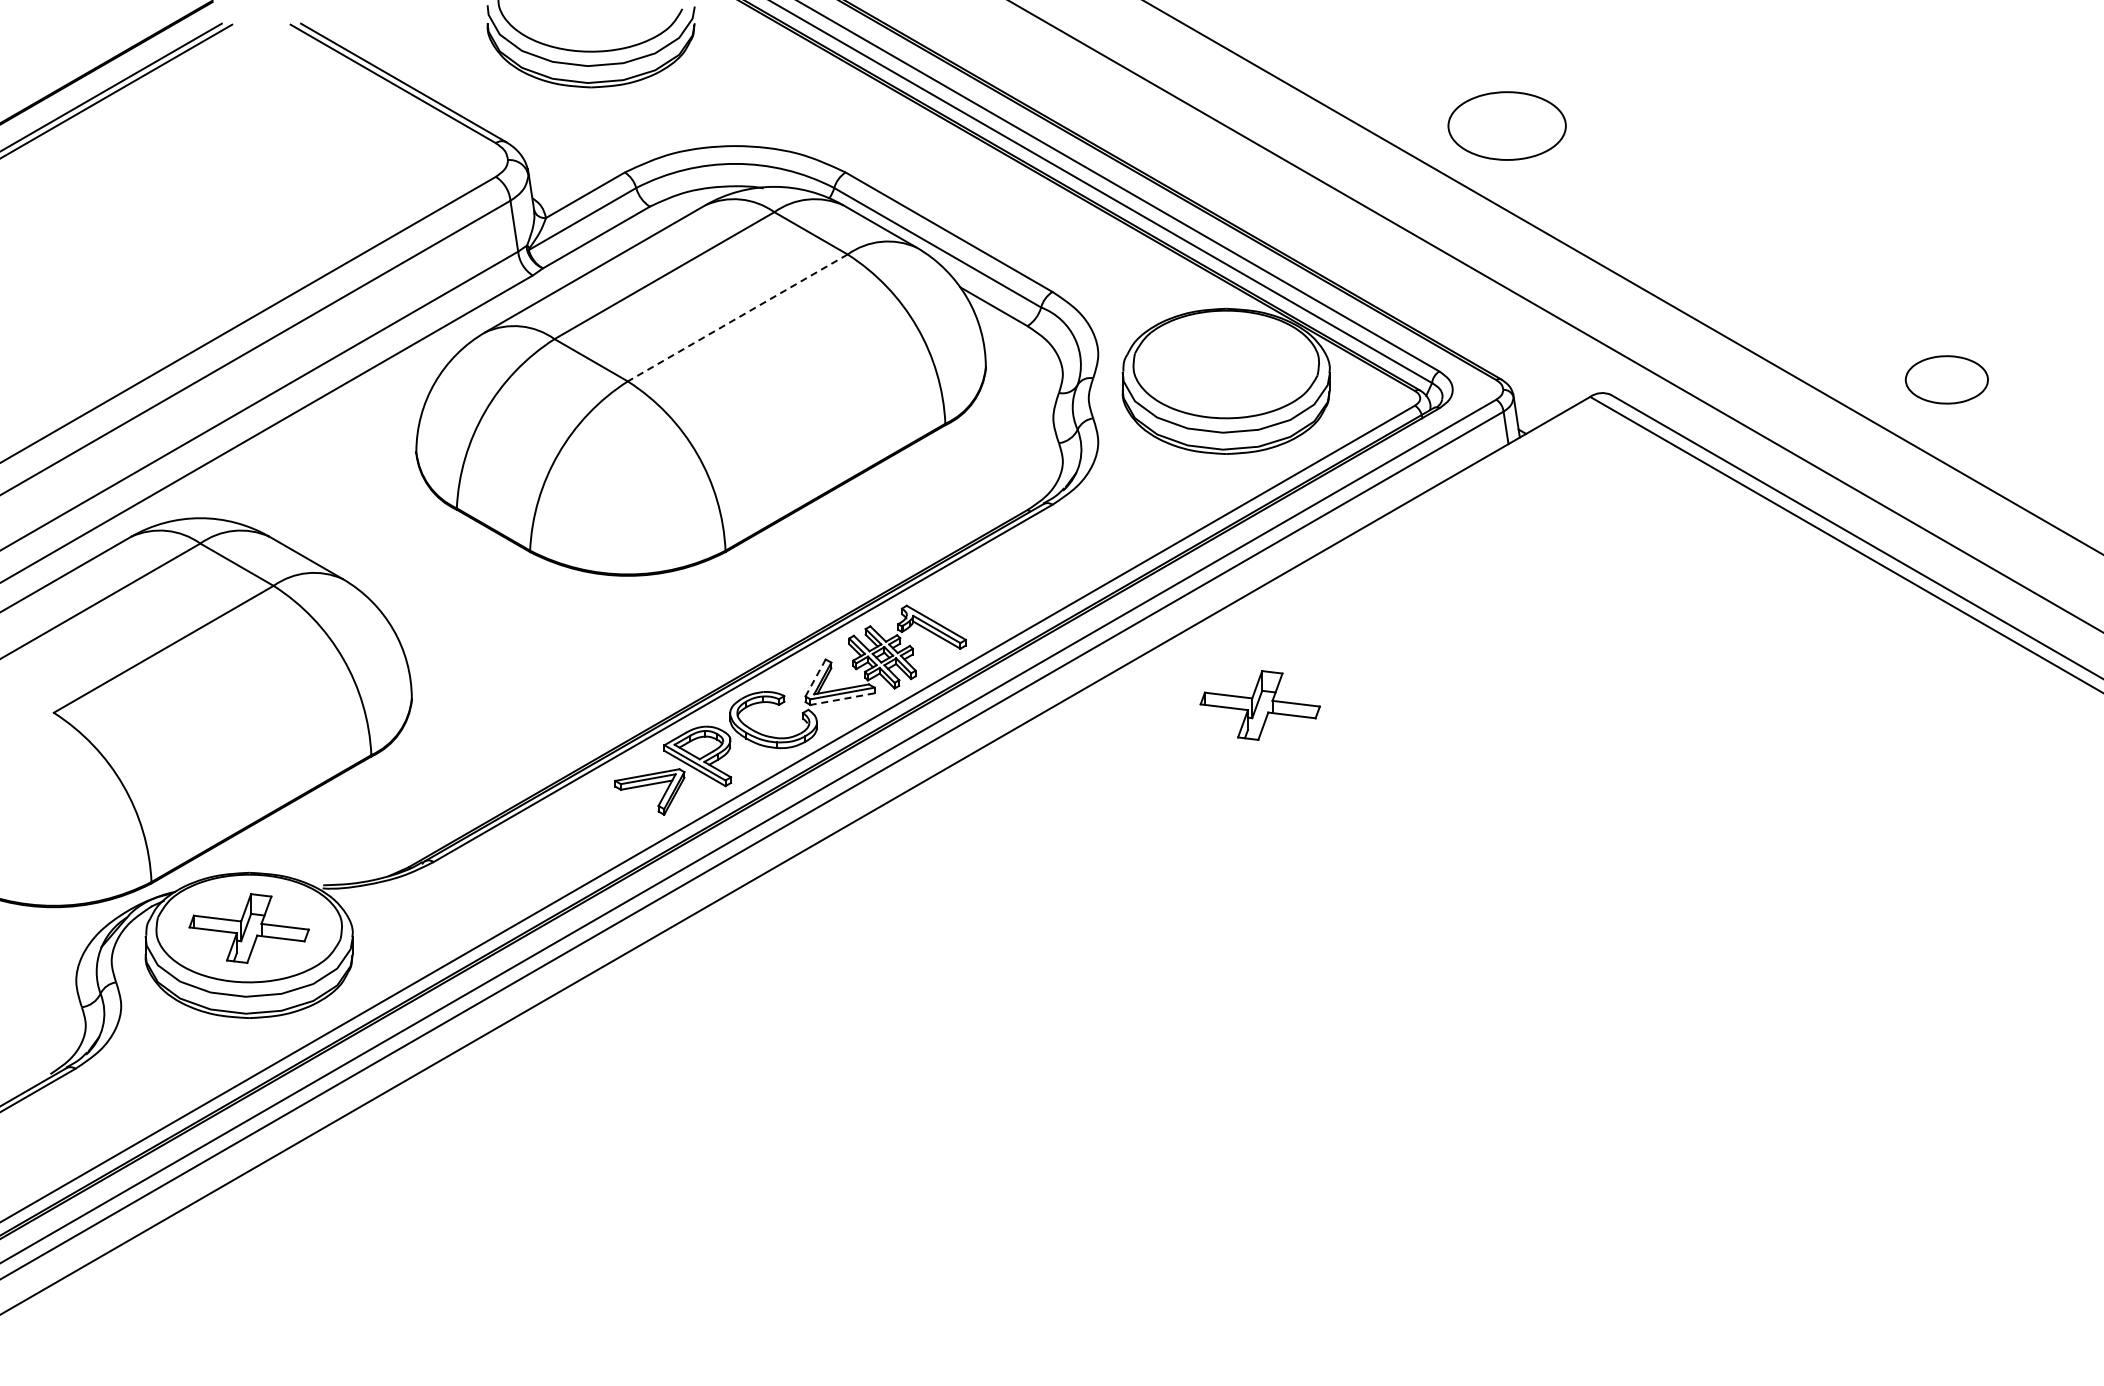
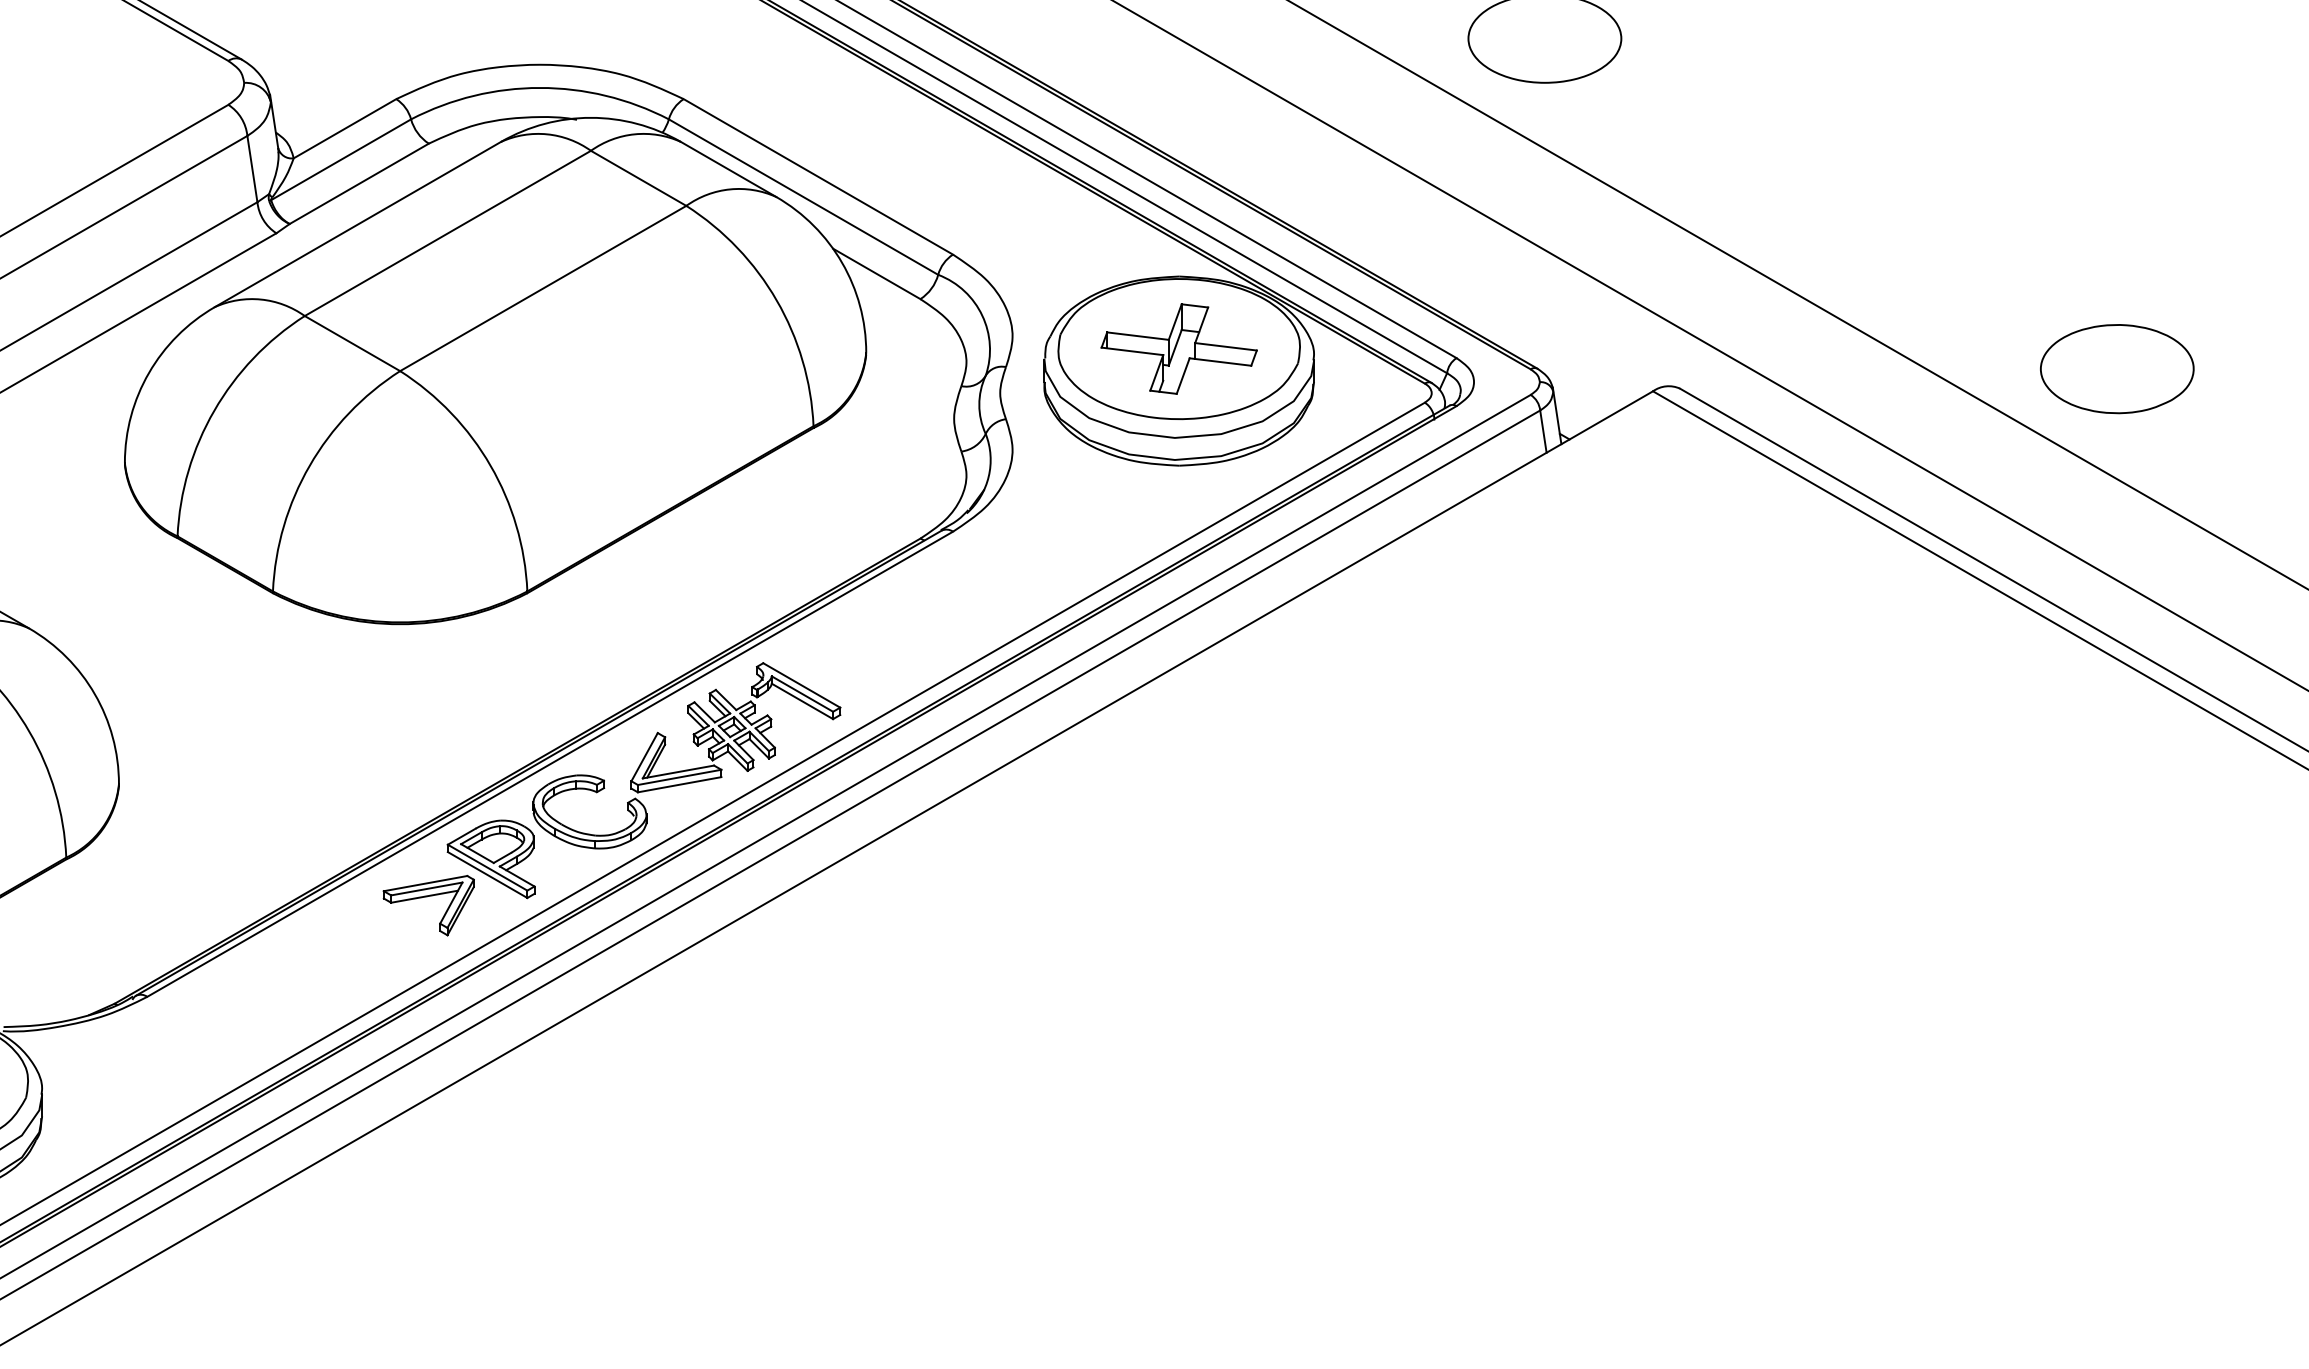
line: (737, 317) -> (542, 287), dashed -> solid
part: (1946, 379) -> (2116, 368), size x1.43
line: (815, 678) -> (644, 757), dashed -> solid
line: (842, 699) -> (679, 785), dashed -> solid
part: (1259, 705) -> (1178, 349), moved

